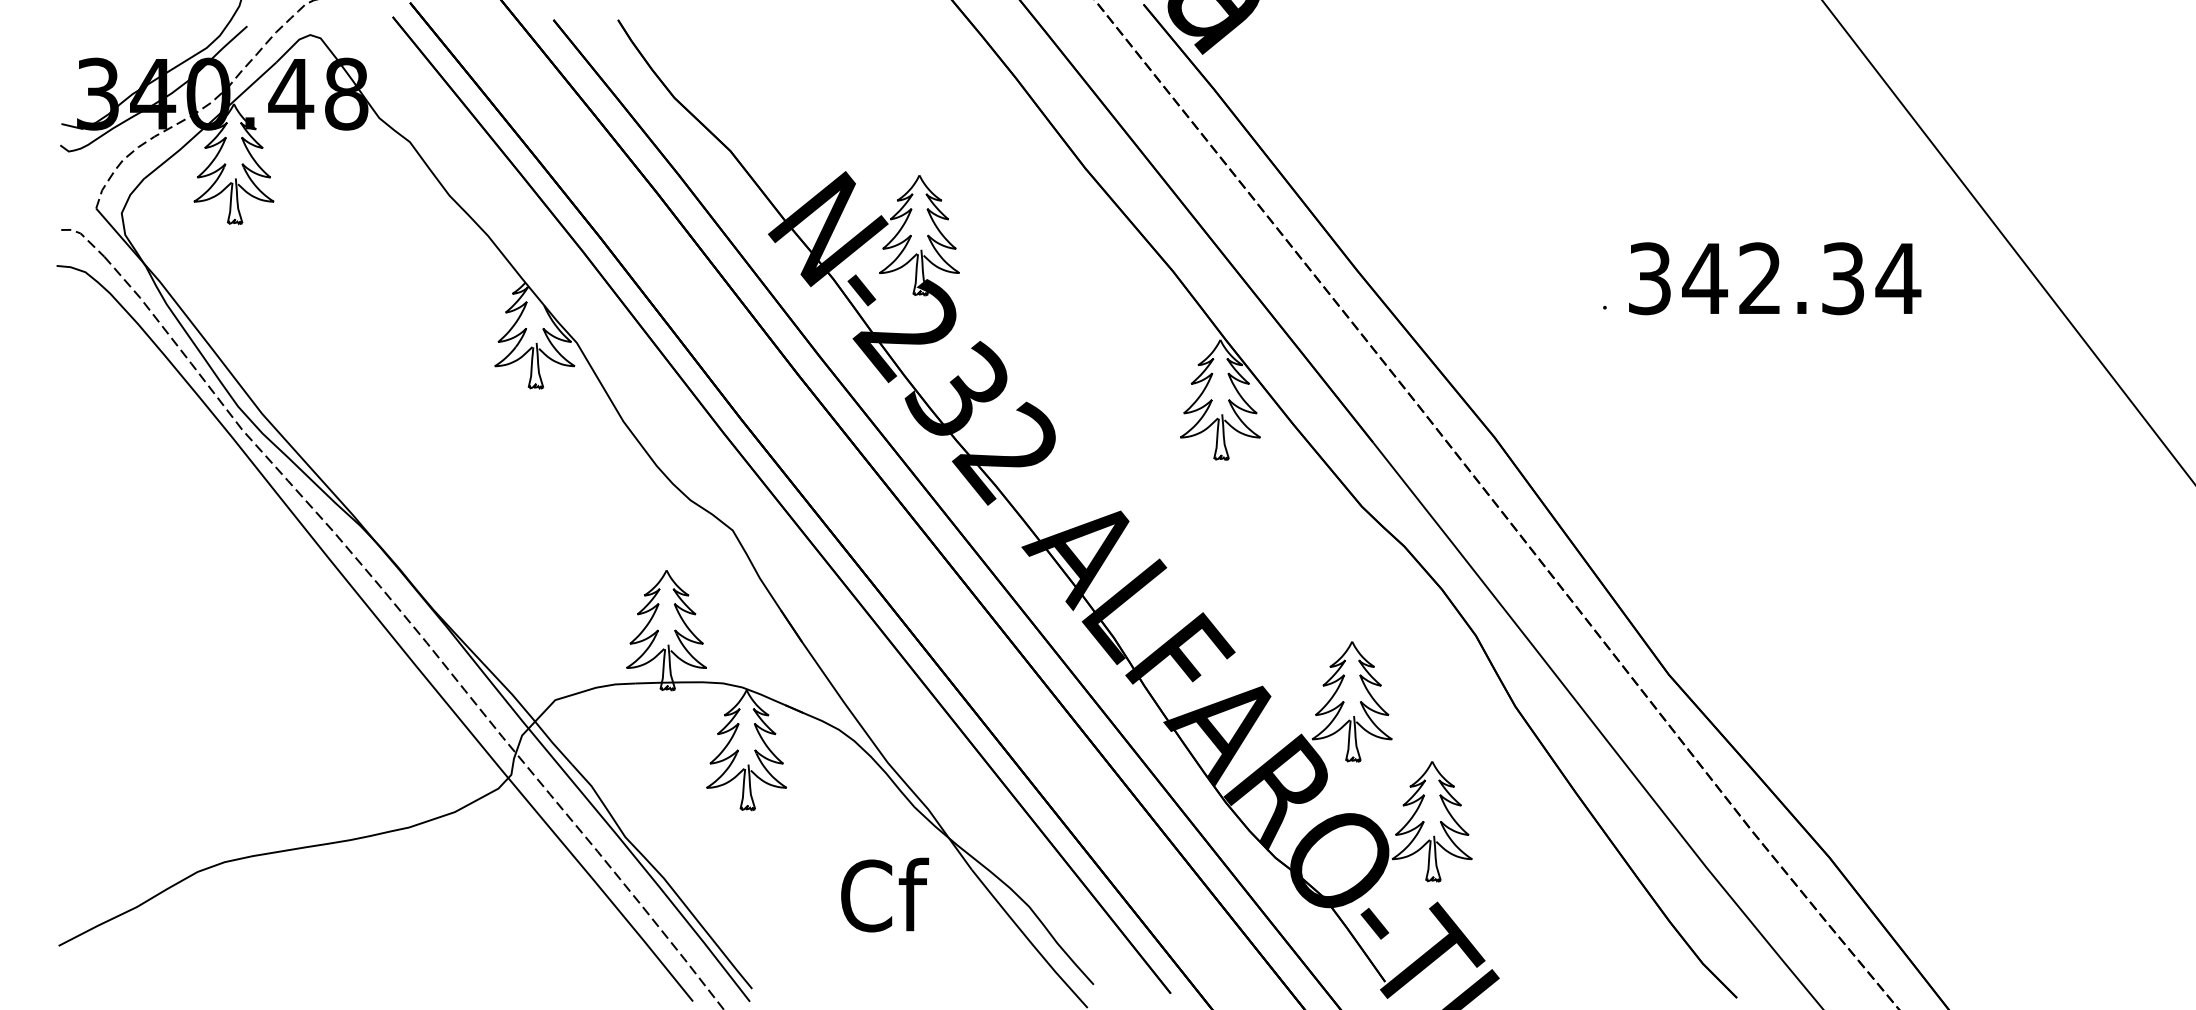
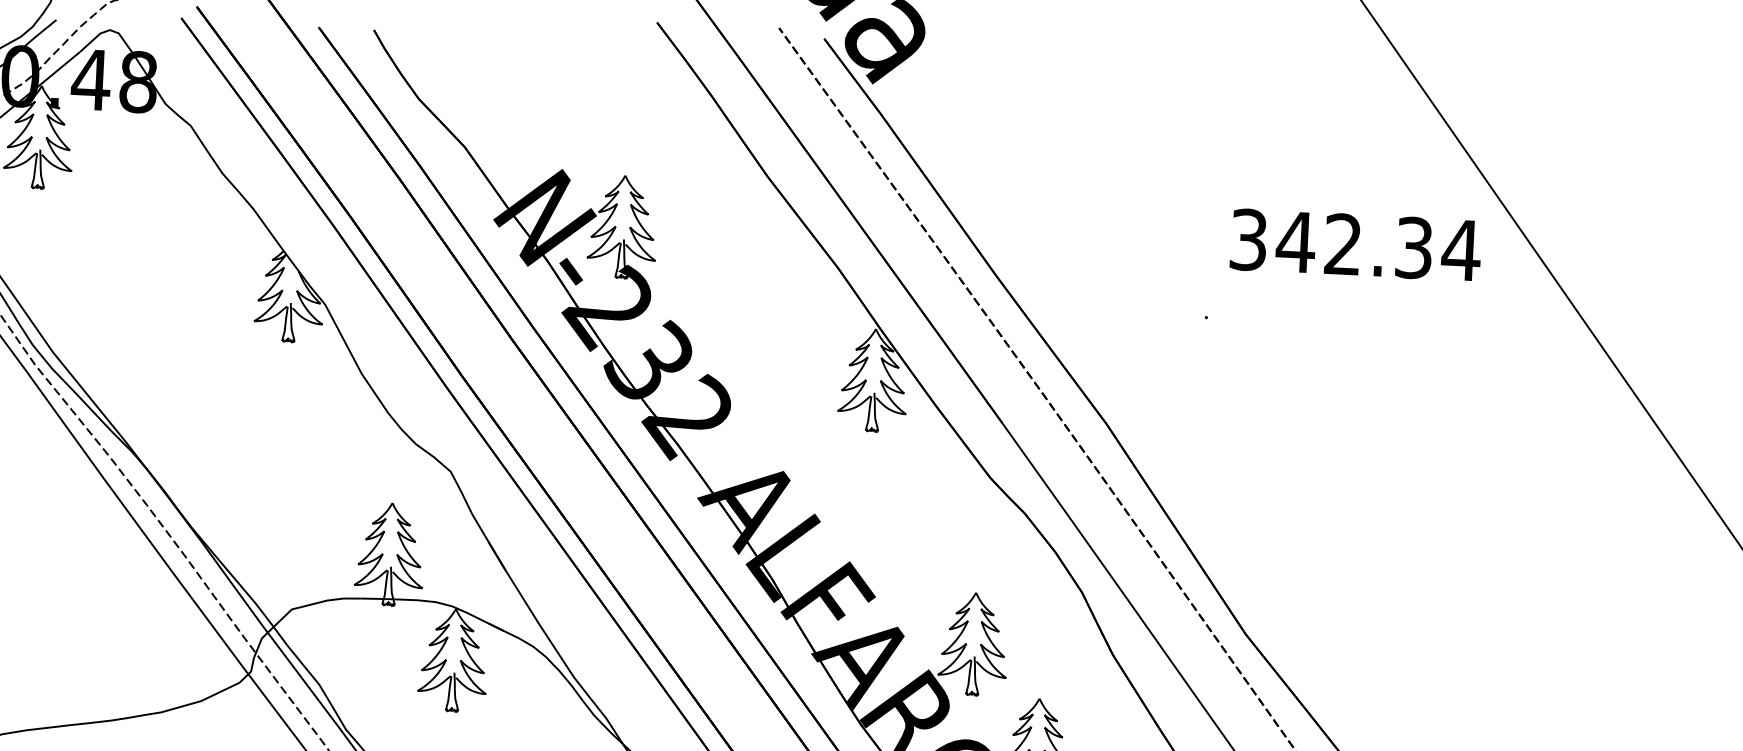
text: (1775, 278) -> (1356, 244), moved

